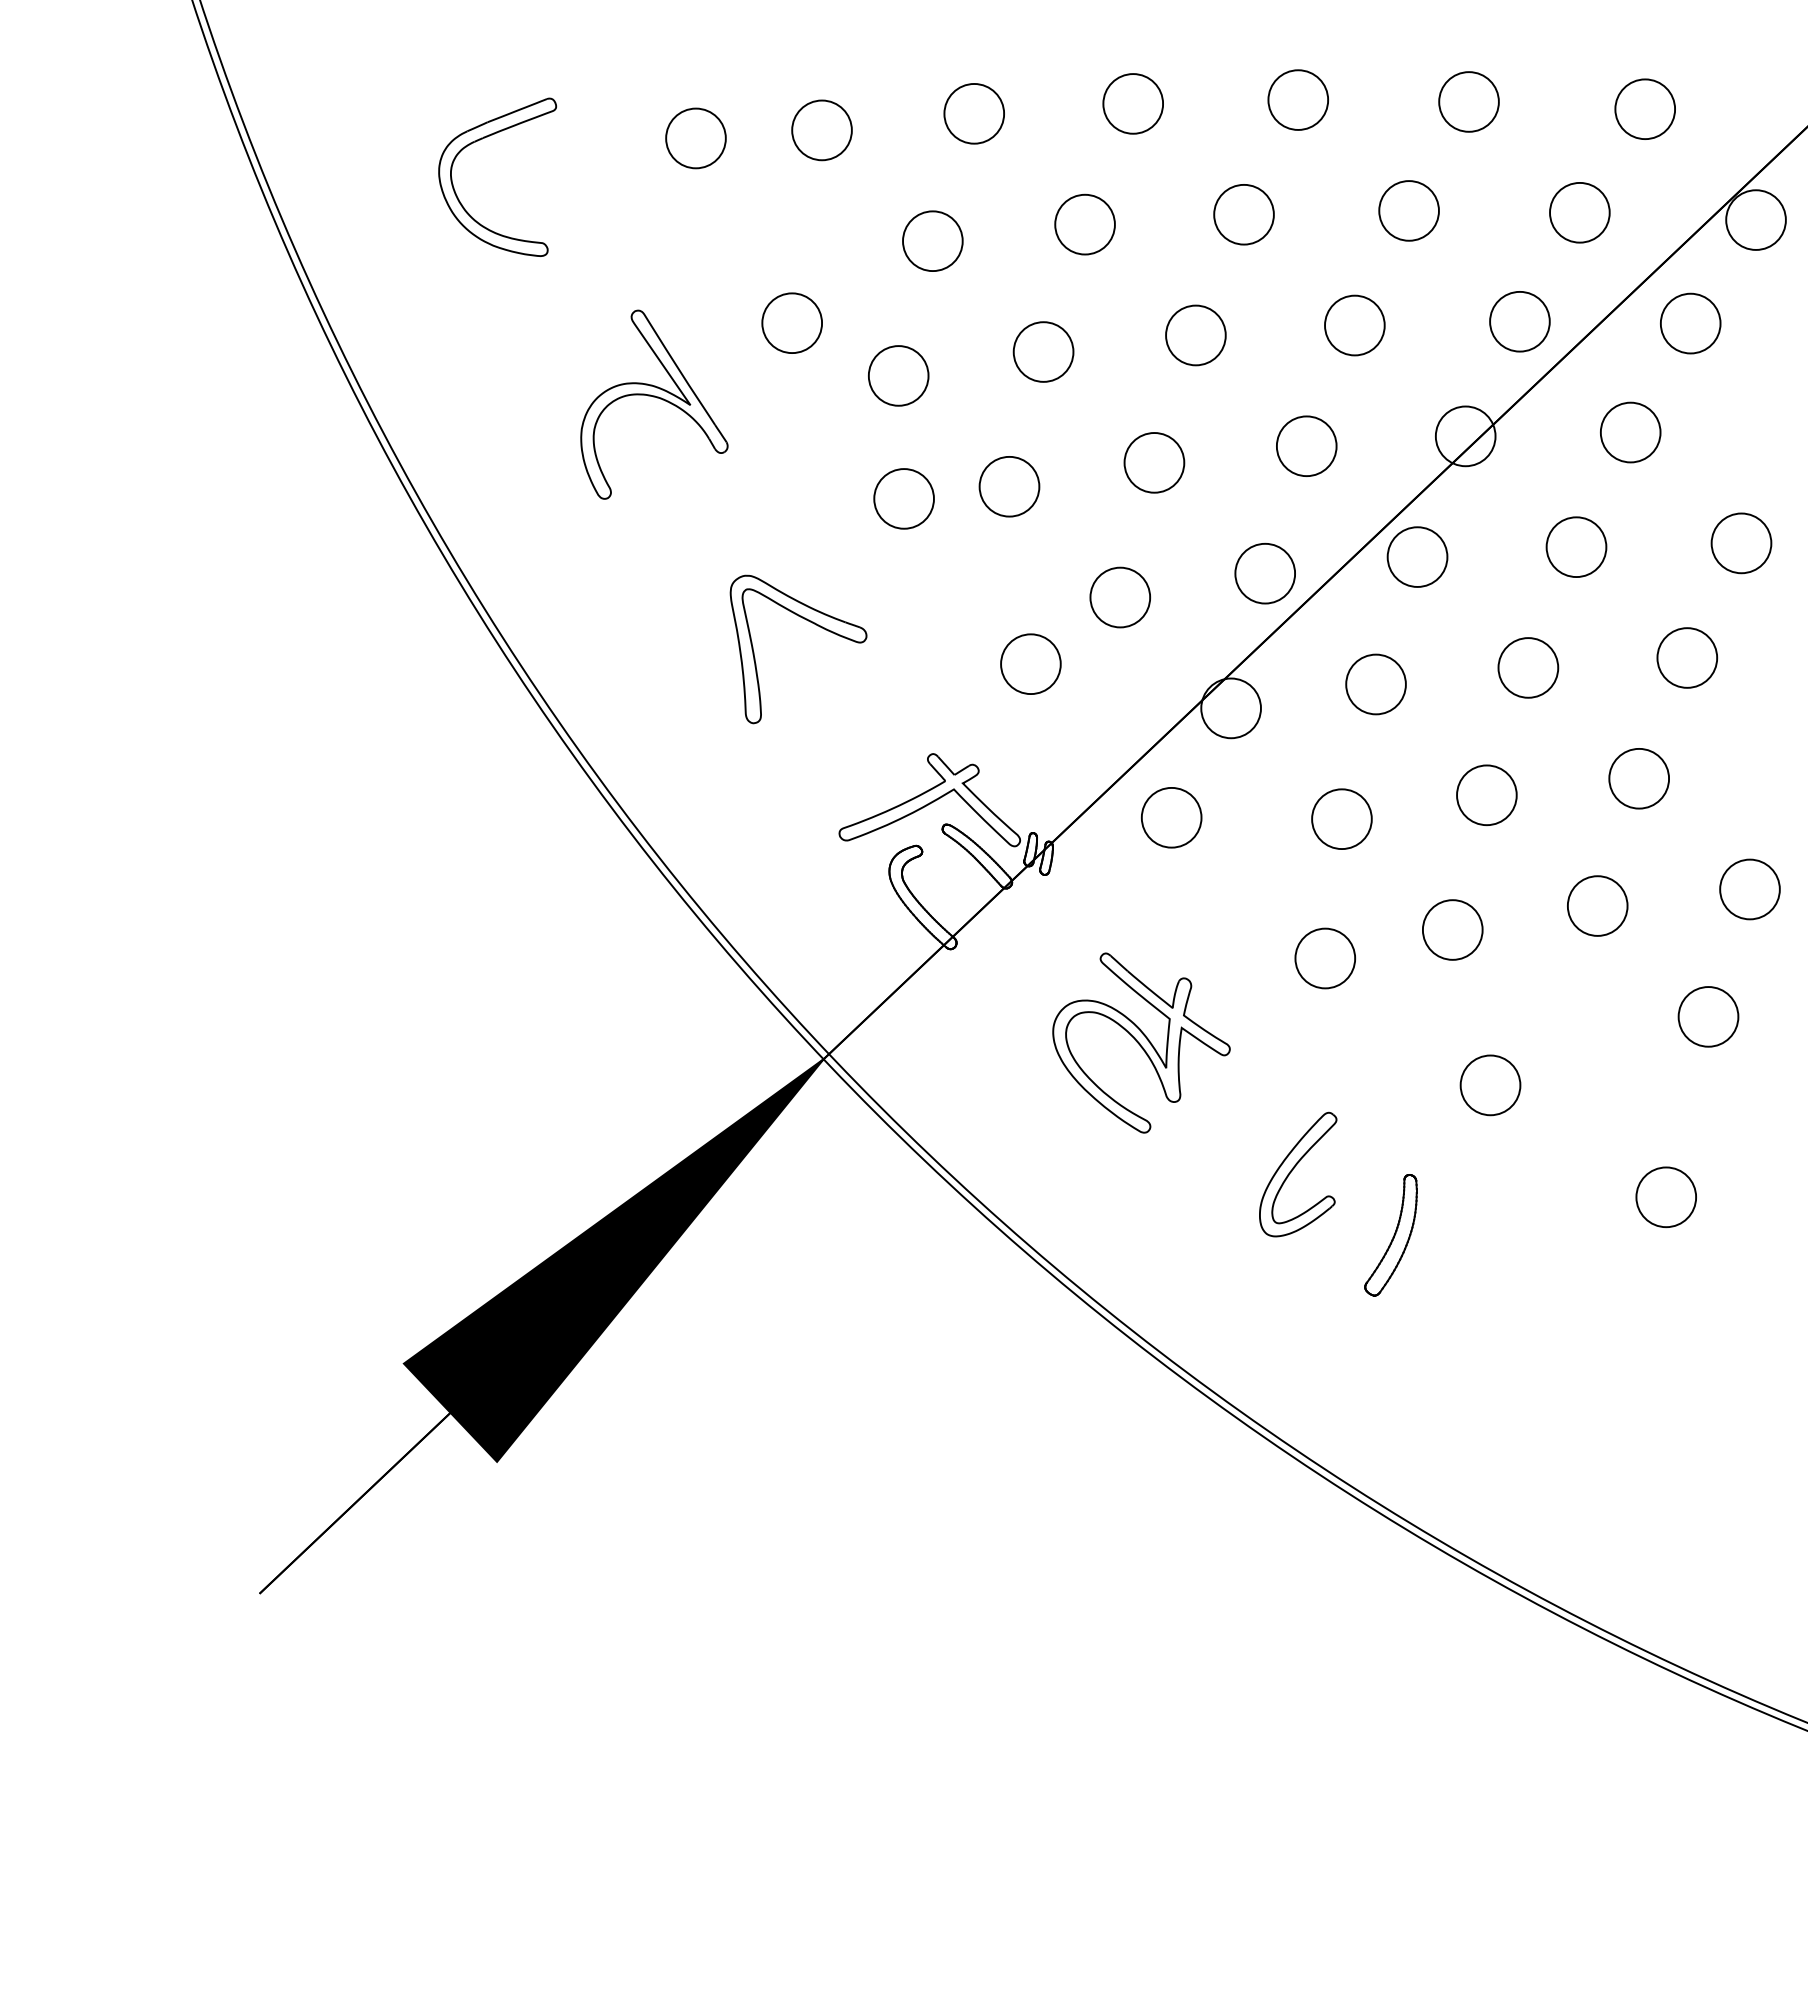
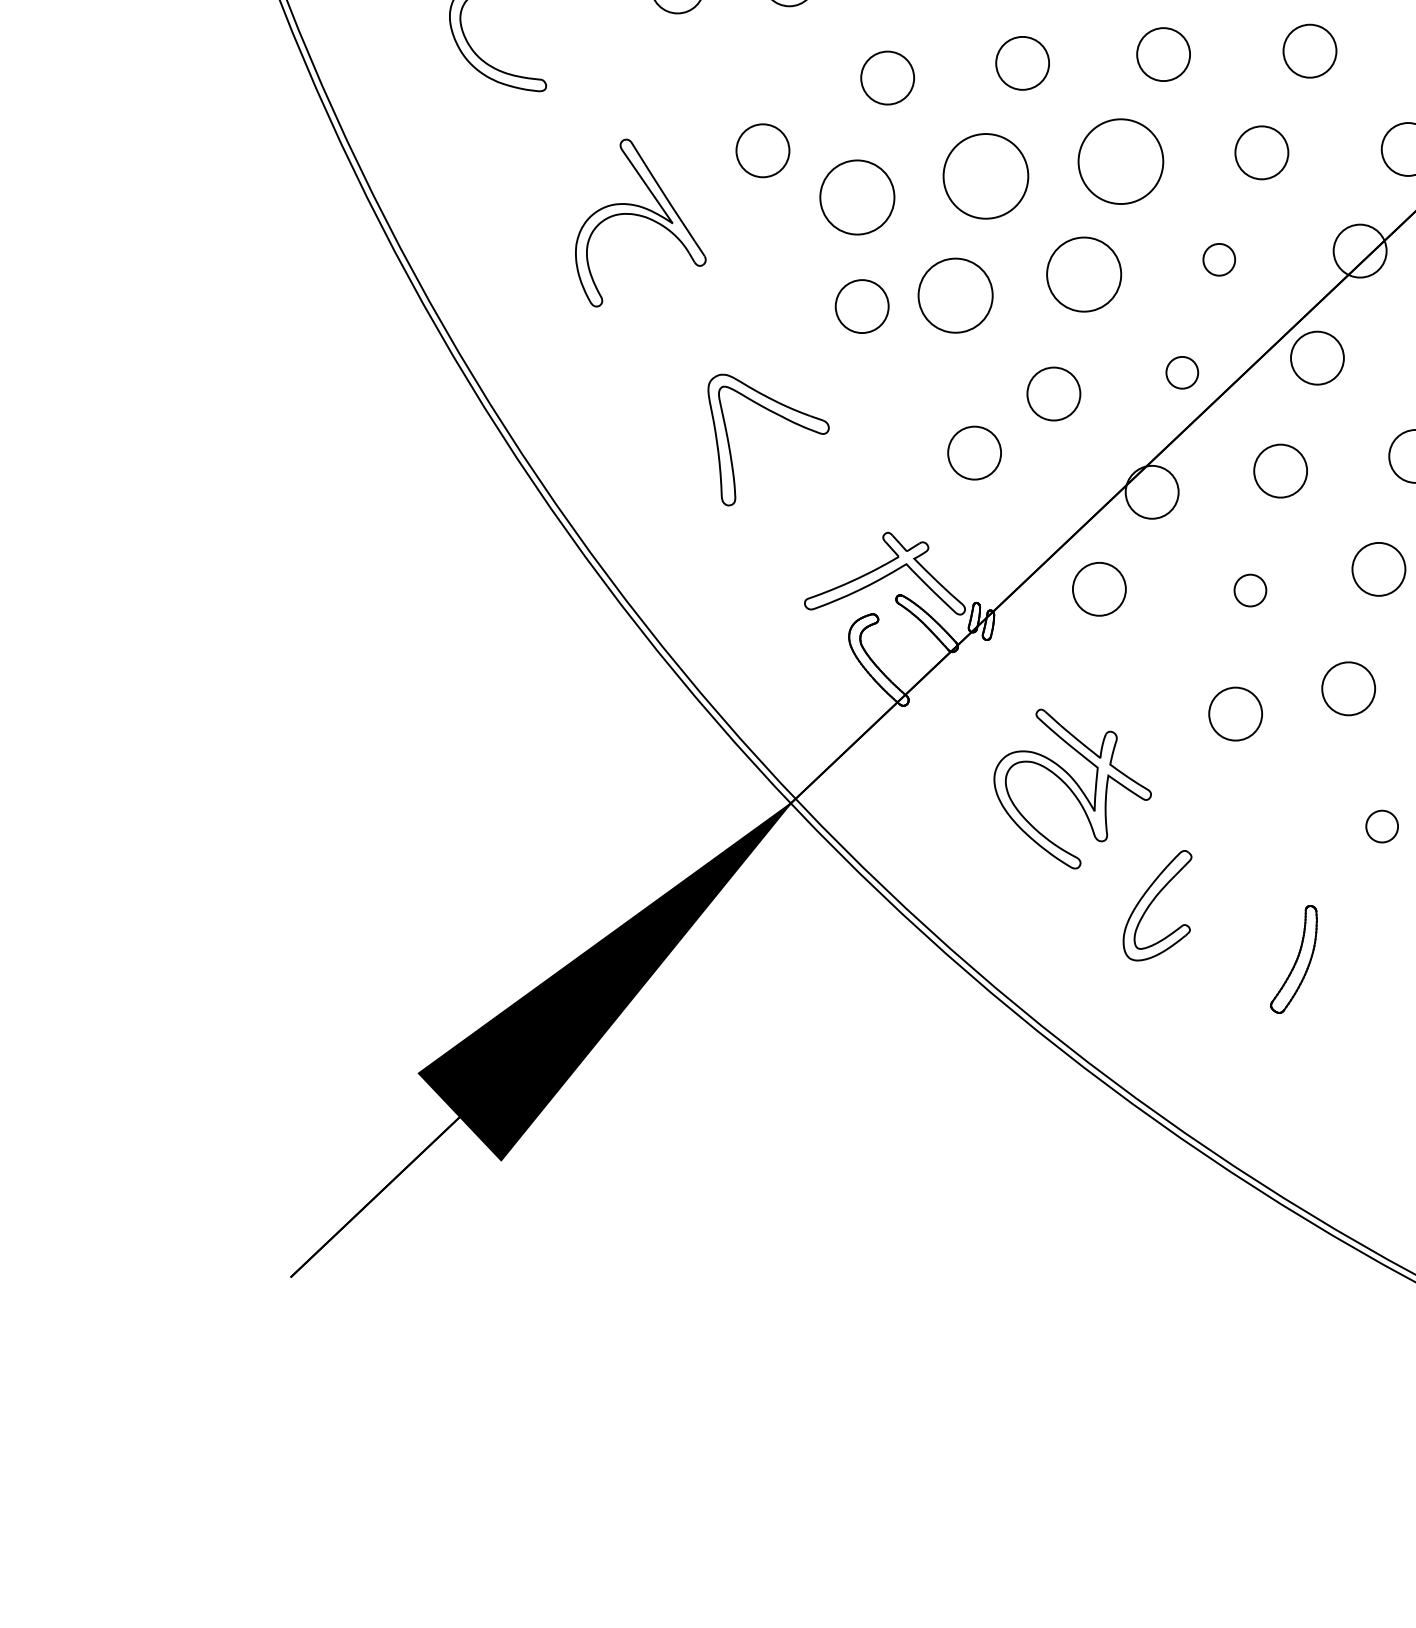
circle: (1195, 335) -> (1120, 161), size x1.6
circle: (1043, 351) -> (985, 175), size x1.6
circle: (898, 375) -> (857, 197), size x1.4
circle: (1306, 445) -> (1218, 259), size x0.6
circle: (1154, 462) -> (1084, 274), size x1.4
circle: (1009, 486) -> (955, 295), size x1.4
circle: (1264, 573) -> (1181, 372), size x0.6
circle: (1341, 819) -> (1250, 590), size x0.6
circle: (1490, 1085) -> (1382, 826), size x0.6
part: (1292, 1171) -> (1152, 902), moved

